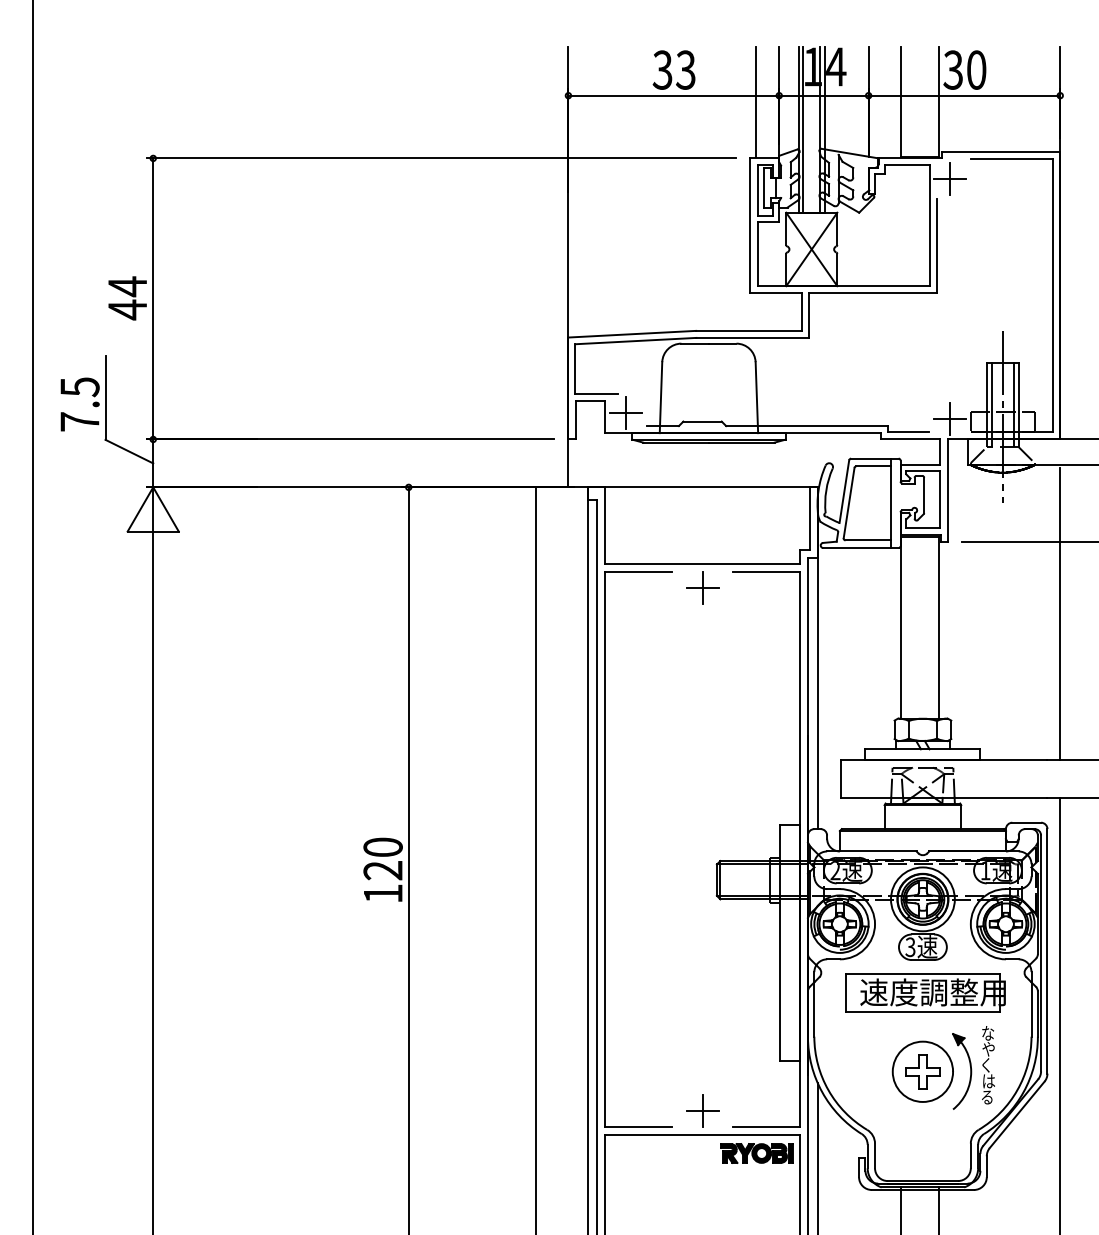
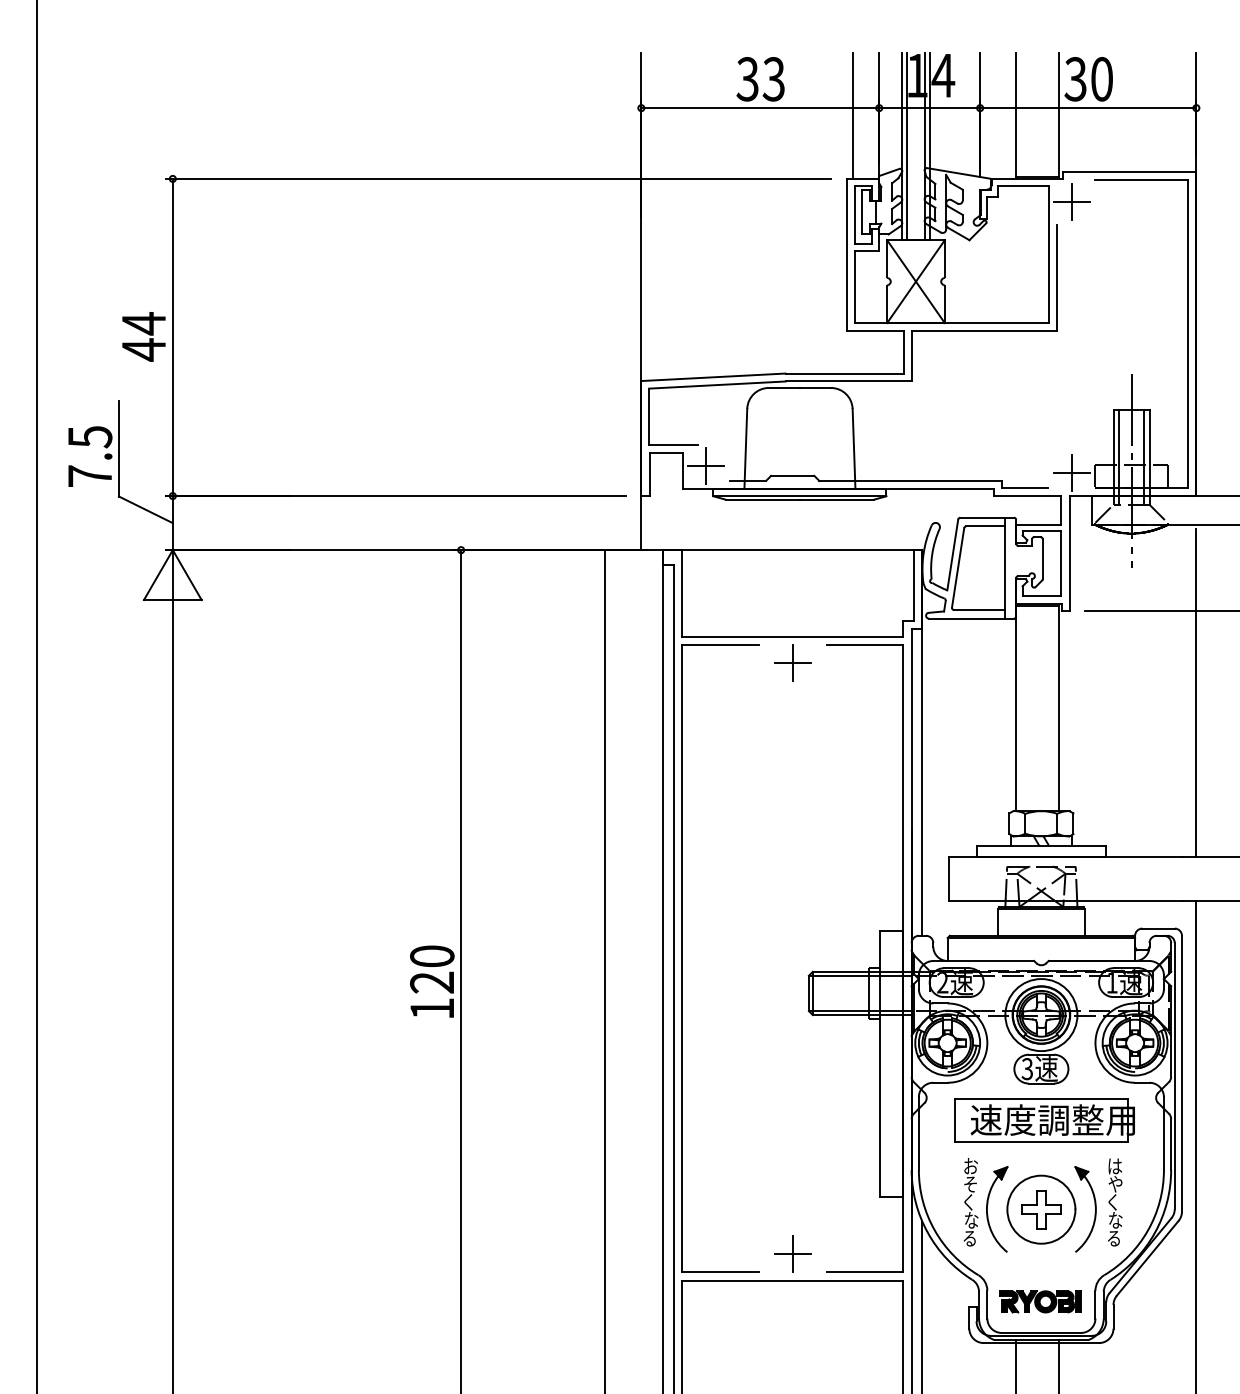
text: (988, 1033) -> (1115, 1166), な -> は
part: (873, 1067) -> (985, 1204), added
text: (988, 1080) -> (1115, 1219), は -> な
part: (756, 1153) -> (1039, 1301), moved

